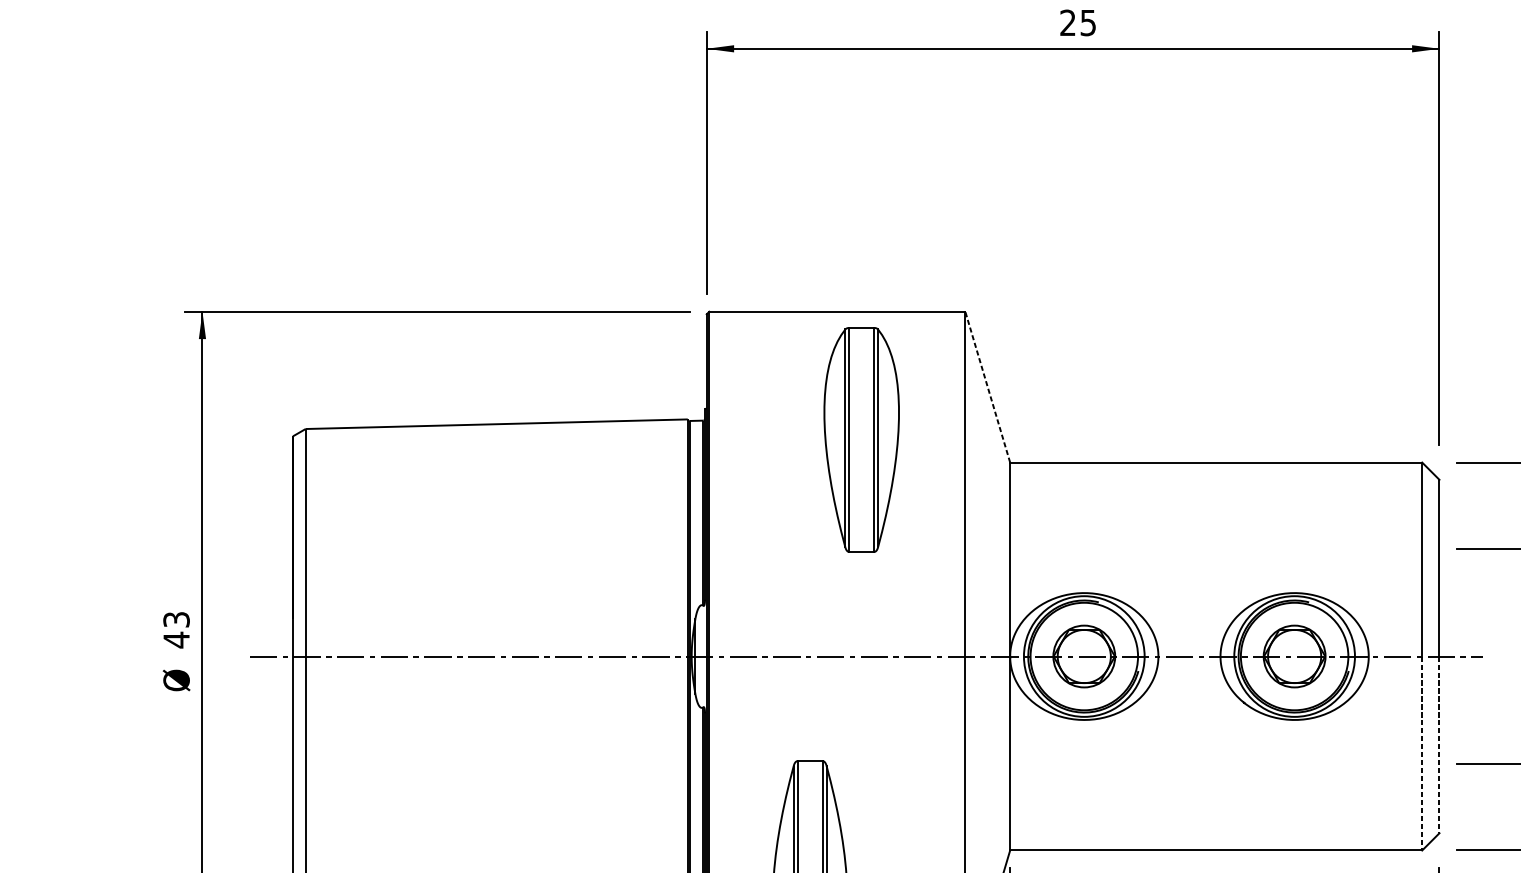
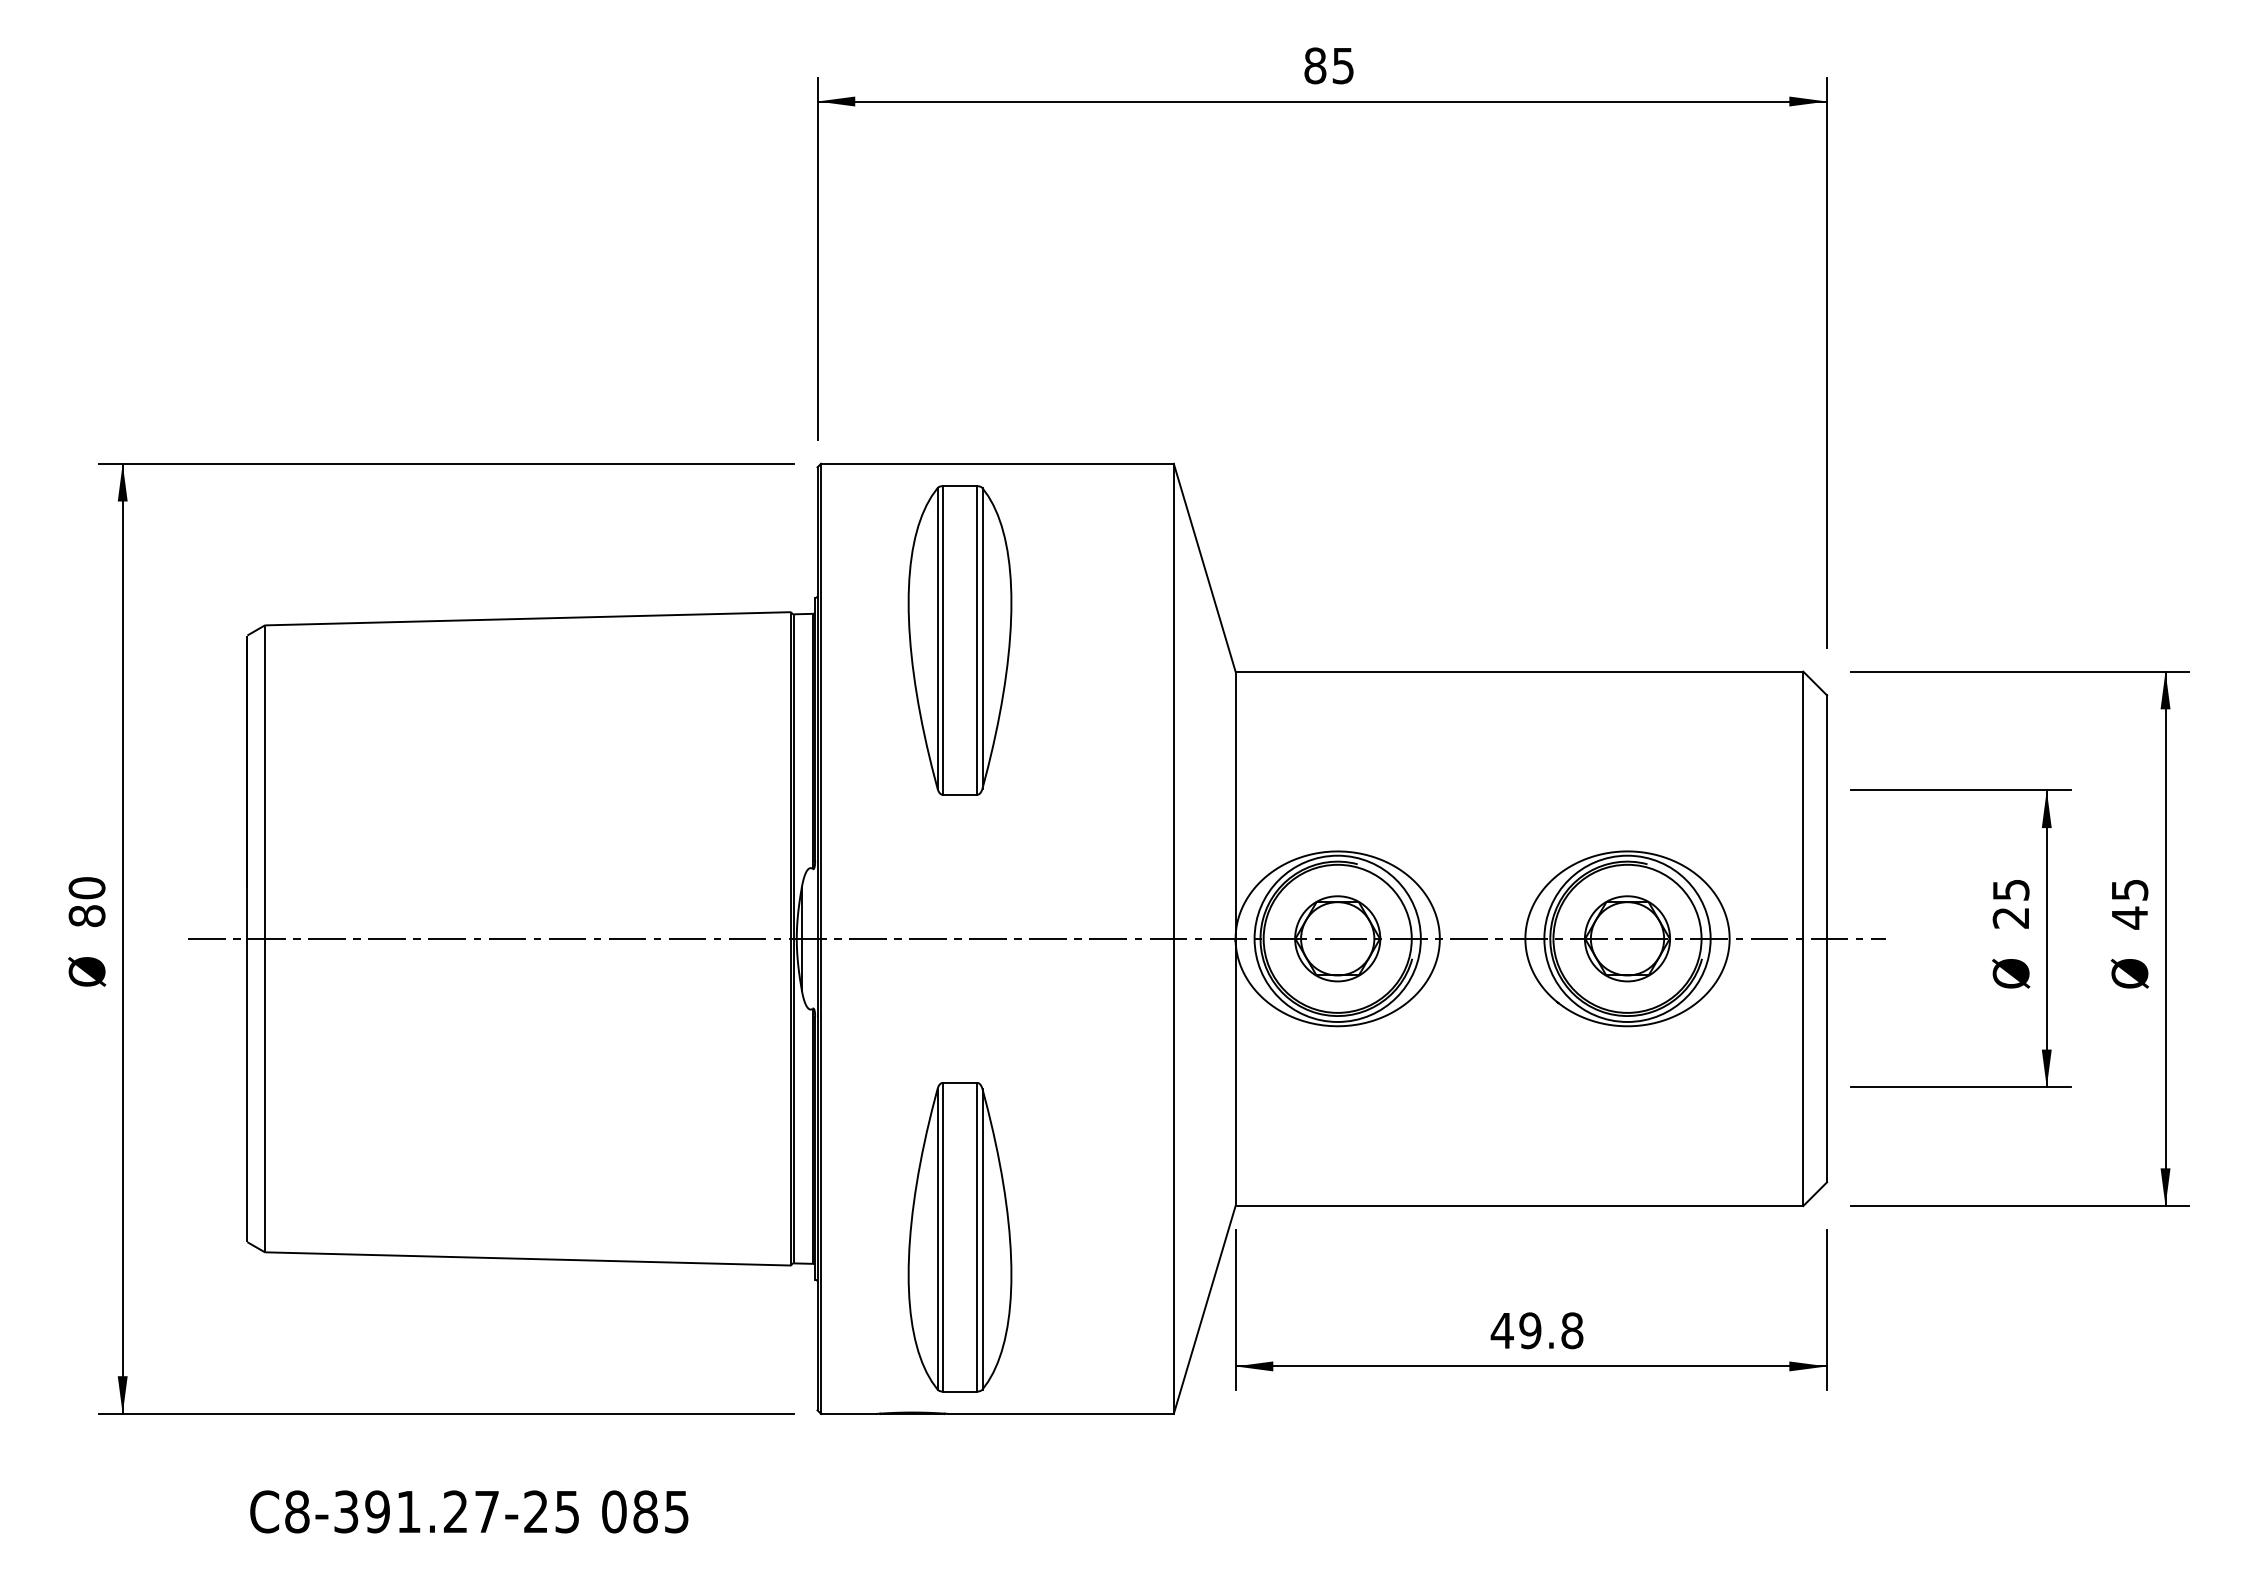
text: (1068, 22) -> (1315, 65), 25 -> 85
line: (987, 387) -> (1204, 567), dashed -> solid
part: (861, 439) -> (959, 640), moved
text: (176, 630) -> (86, 902), 43 -> 80
line: (1439, 744) -> (1827, 1060), dashed -> solid
line: (1422, 753) -> (1803, 1072), dashed -> solid

